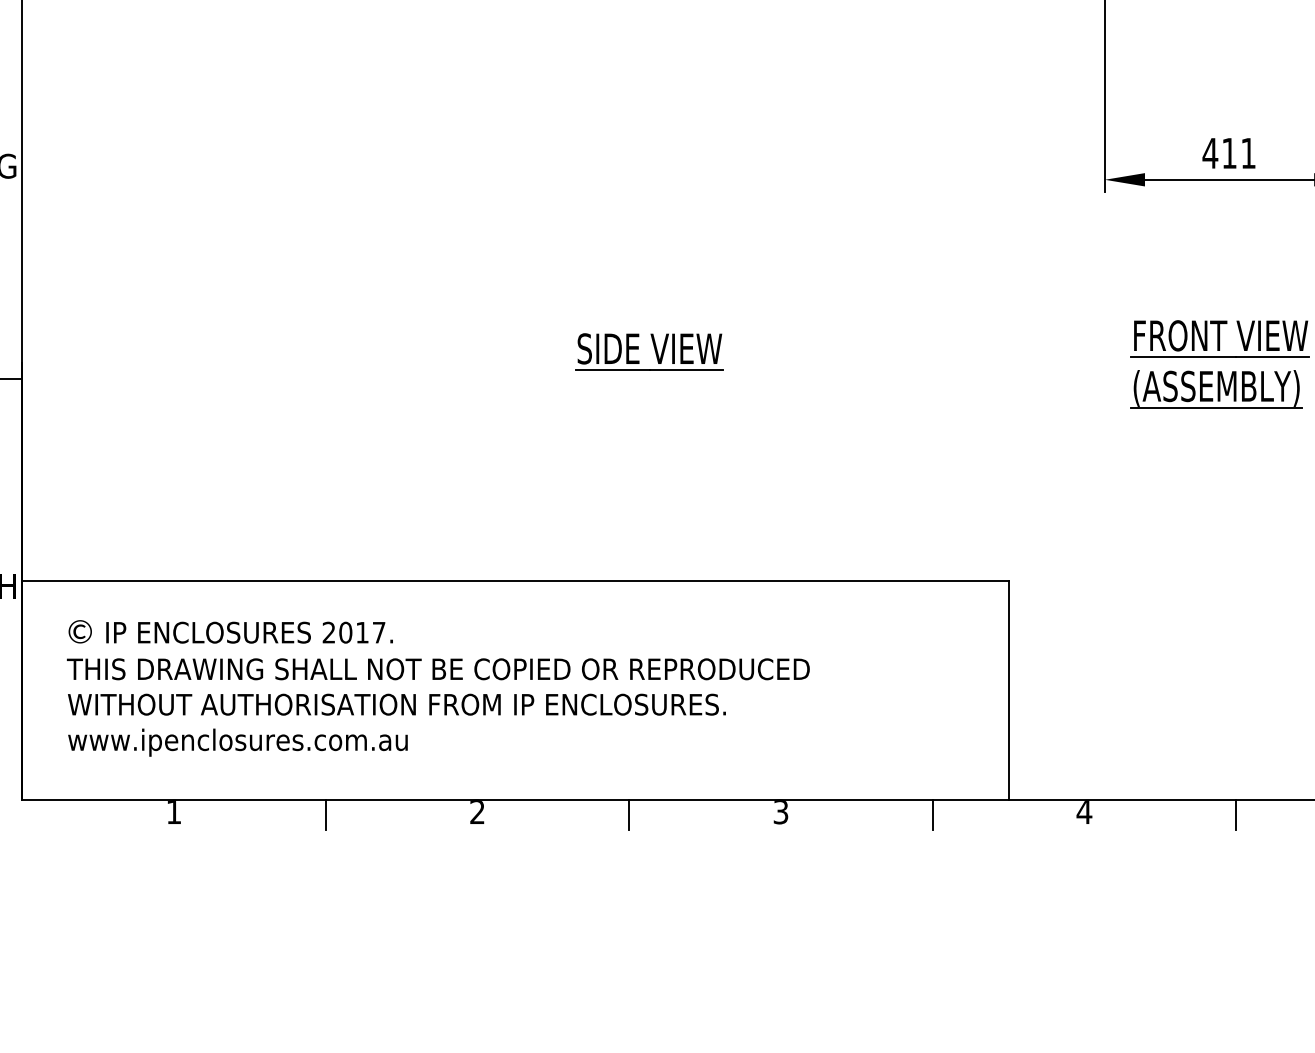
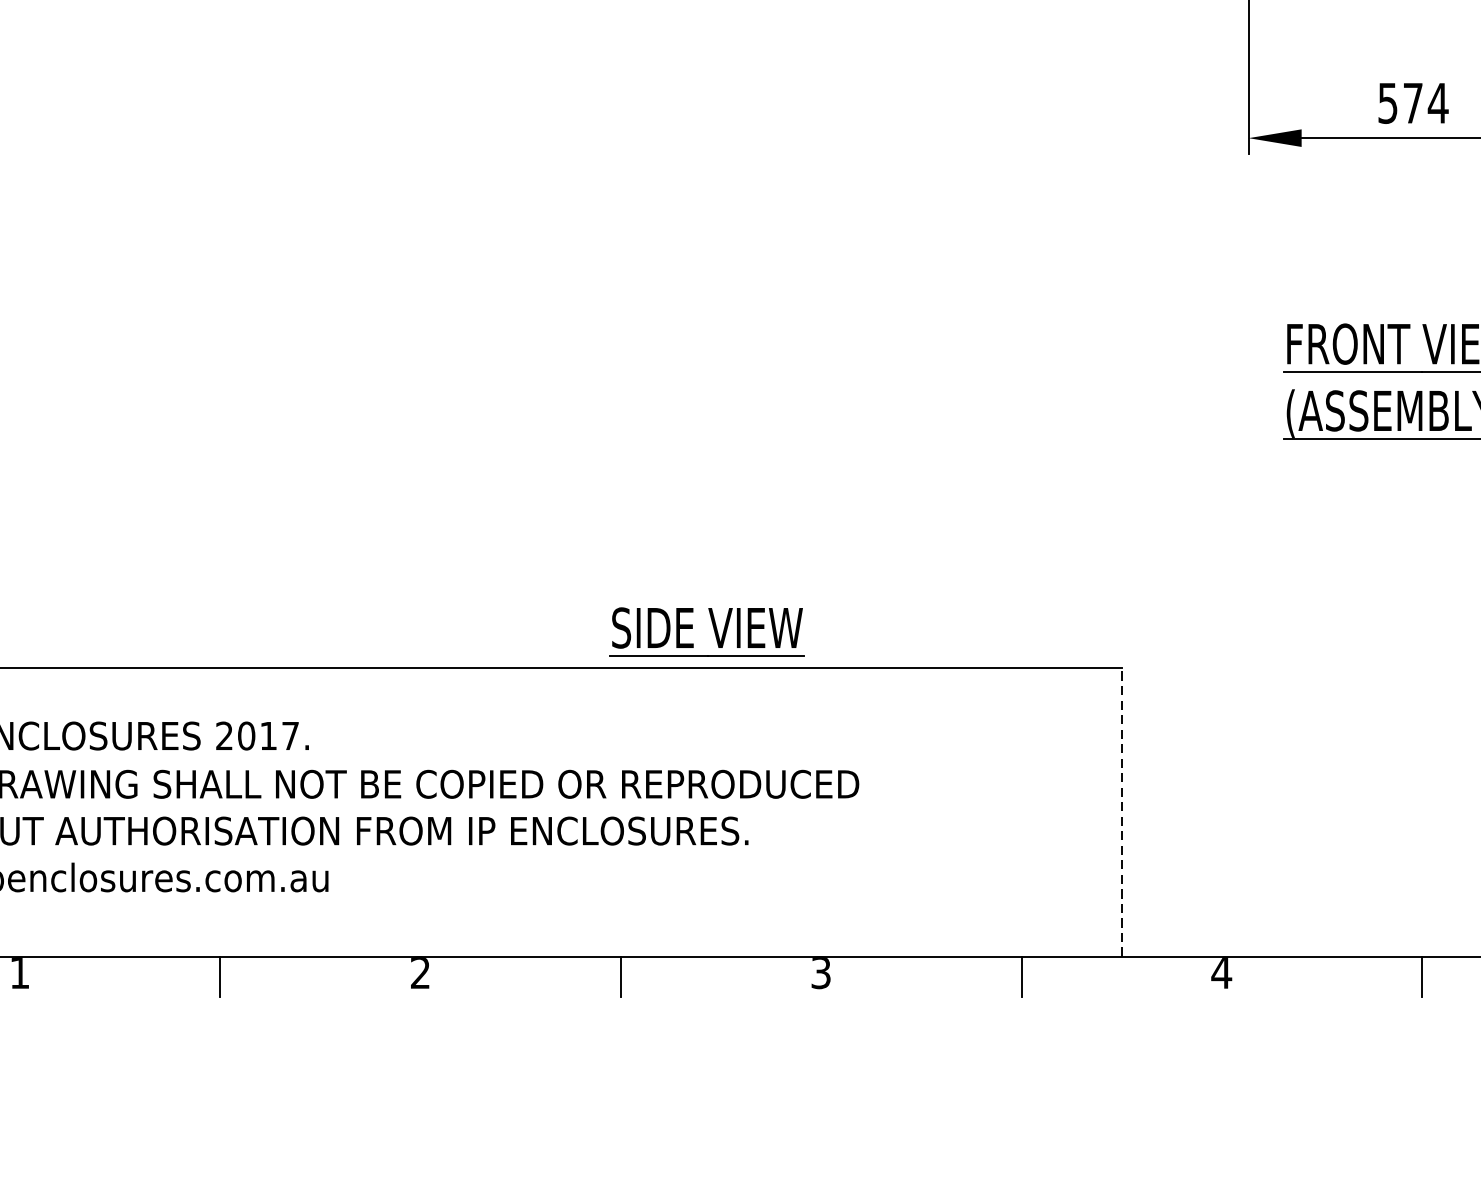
text: (1229, 153) -> (1413, 103), 411 -> 574
part: (649, 351) -> (706, 631), moved
line: (1009, 690) -> (1122, 812), solid -> dashed

